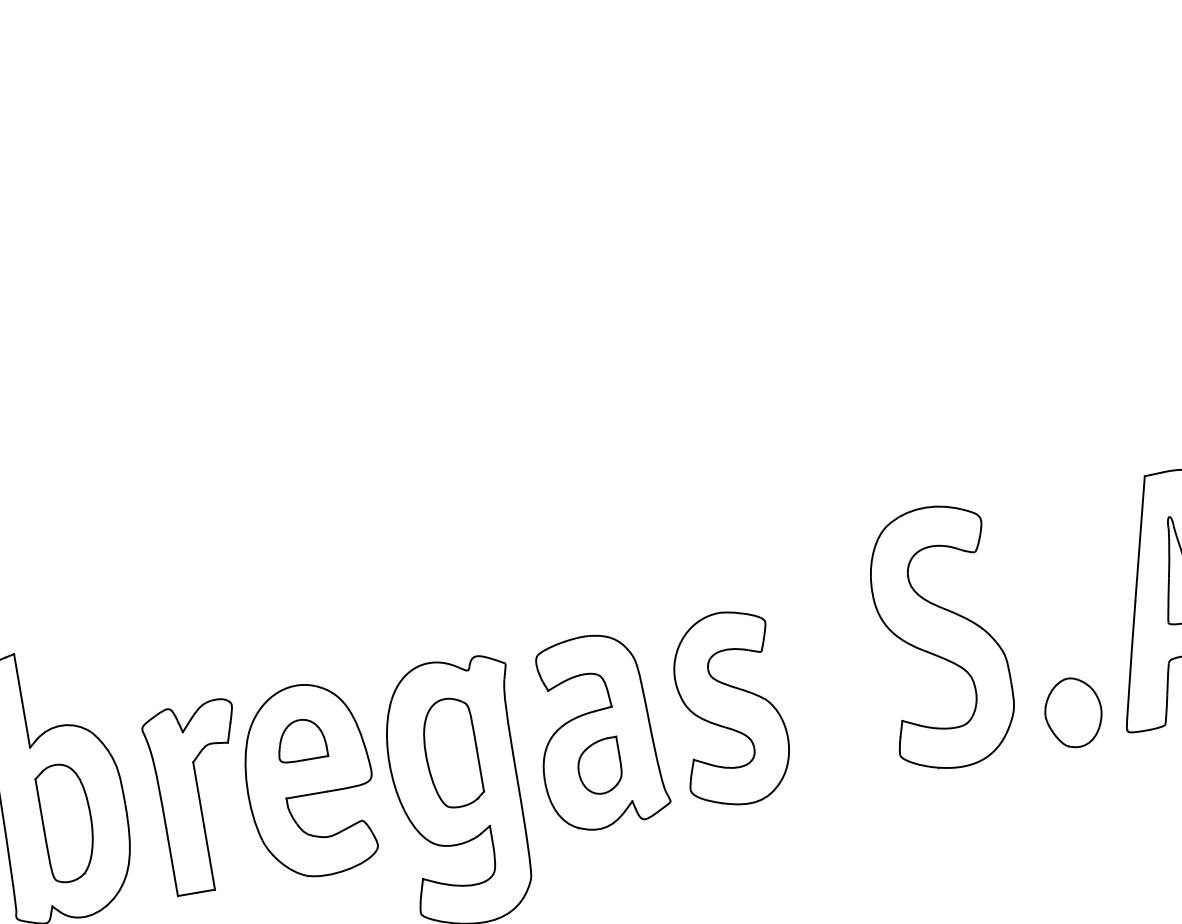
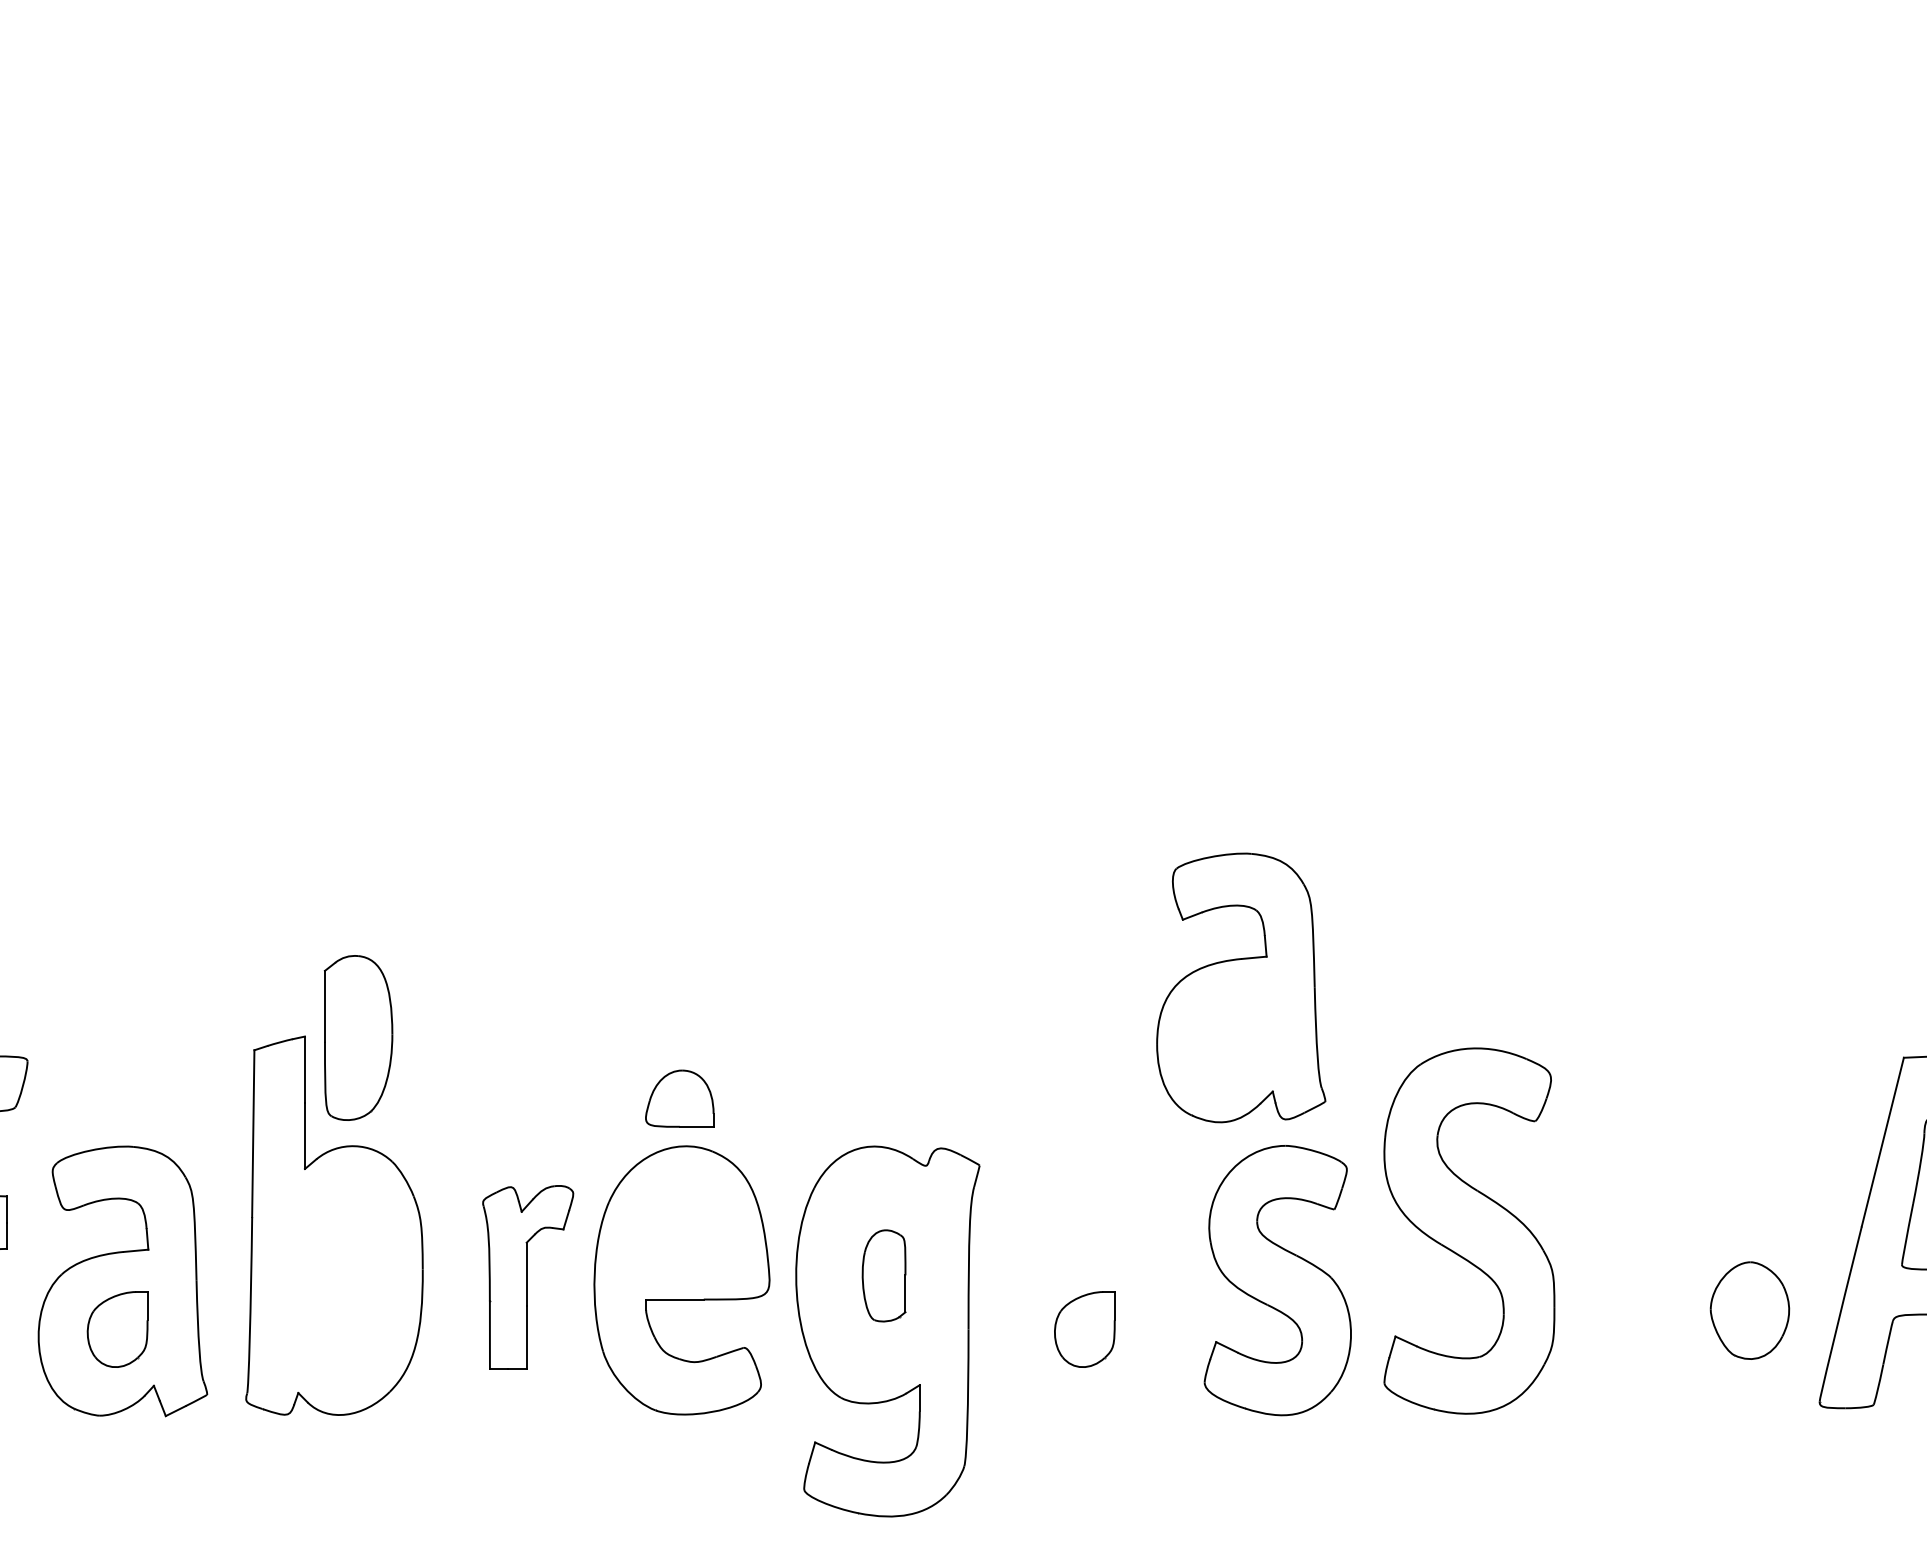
part: (941, 637) -> (1469, 1230), moved
part: (1073, 712) -> (1749, 1310), moved
part: (597, 731) -> (1241, 987), moved
part: (300, 740) -> (679, 1098), moved
part: (451, 752) -> (883, 1275), size x0.6
part: (200, 797) -> (527, 1277), size x0.7
part: (67, 822) -> (358, 1037), moved

